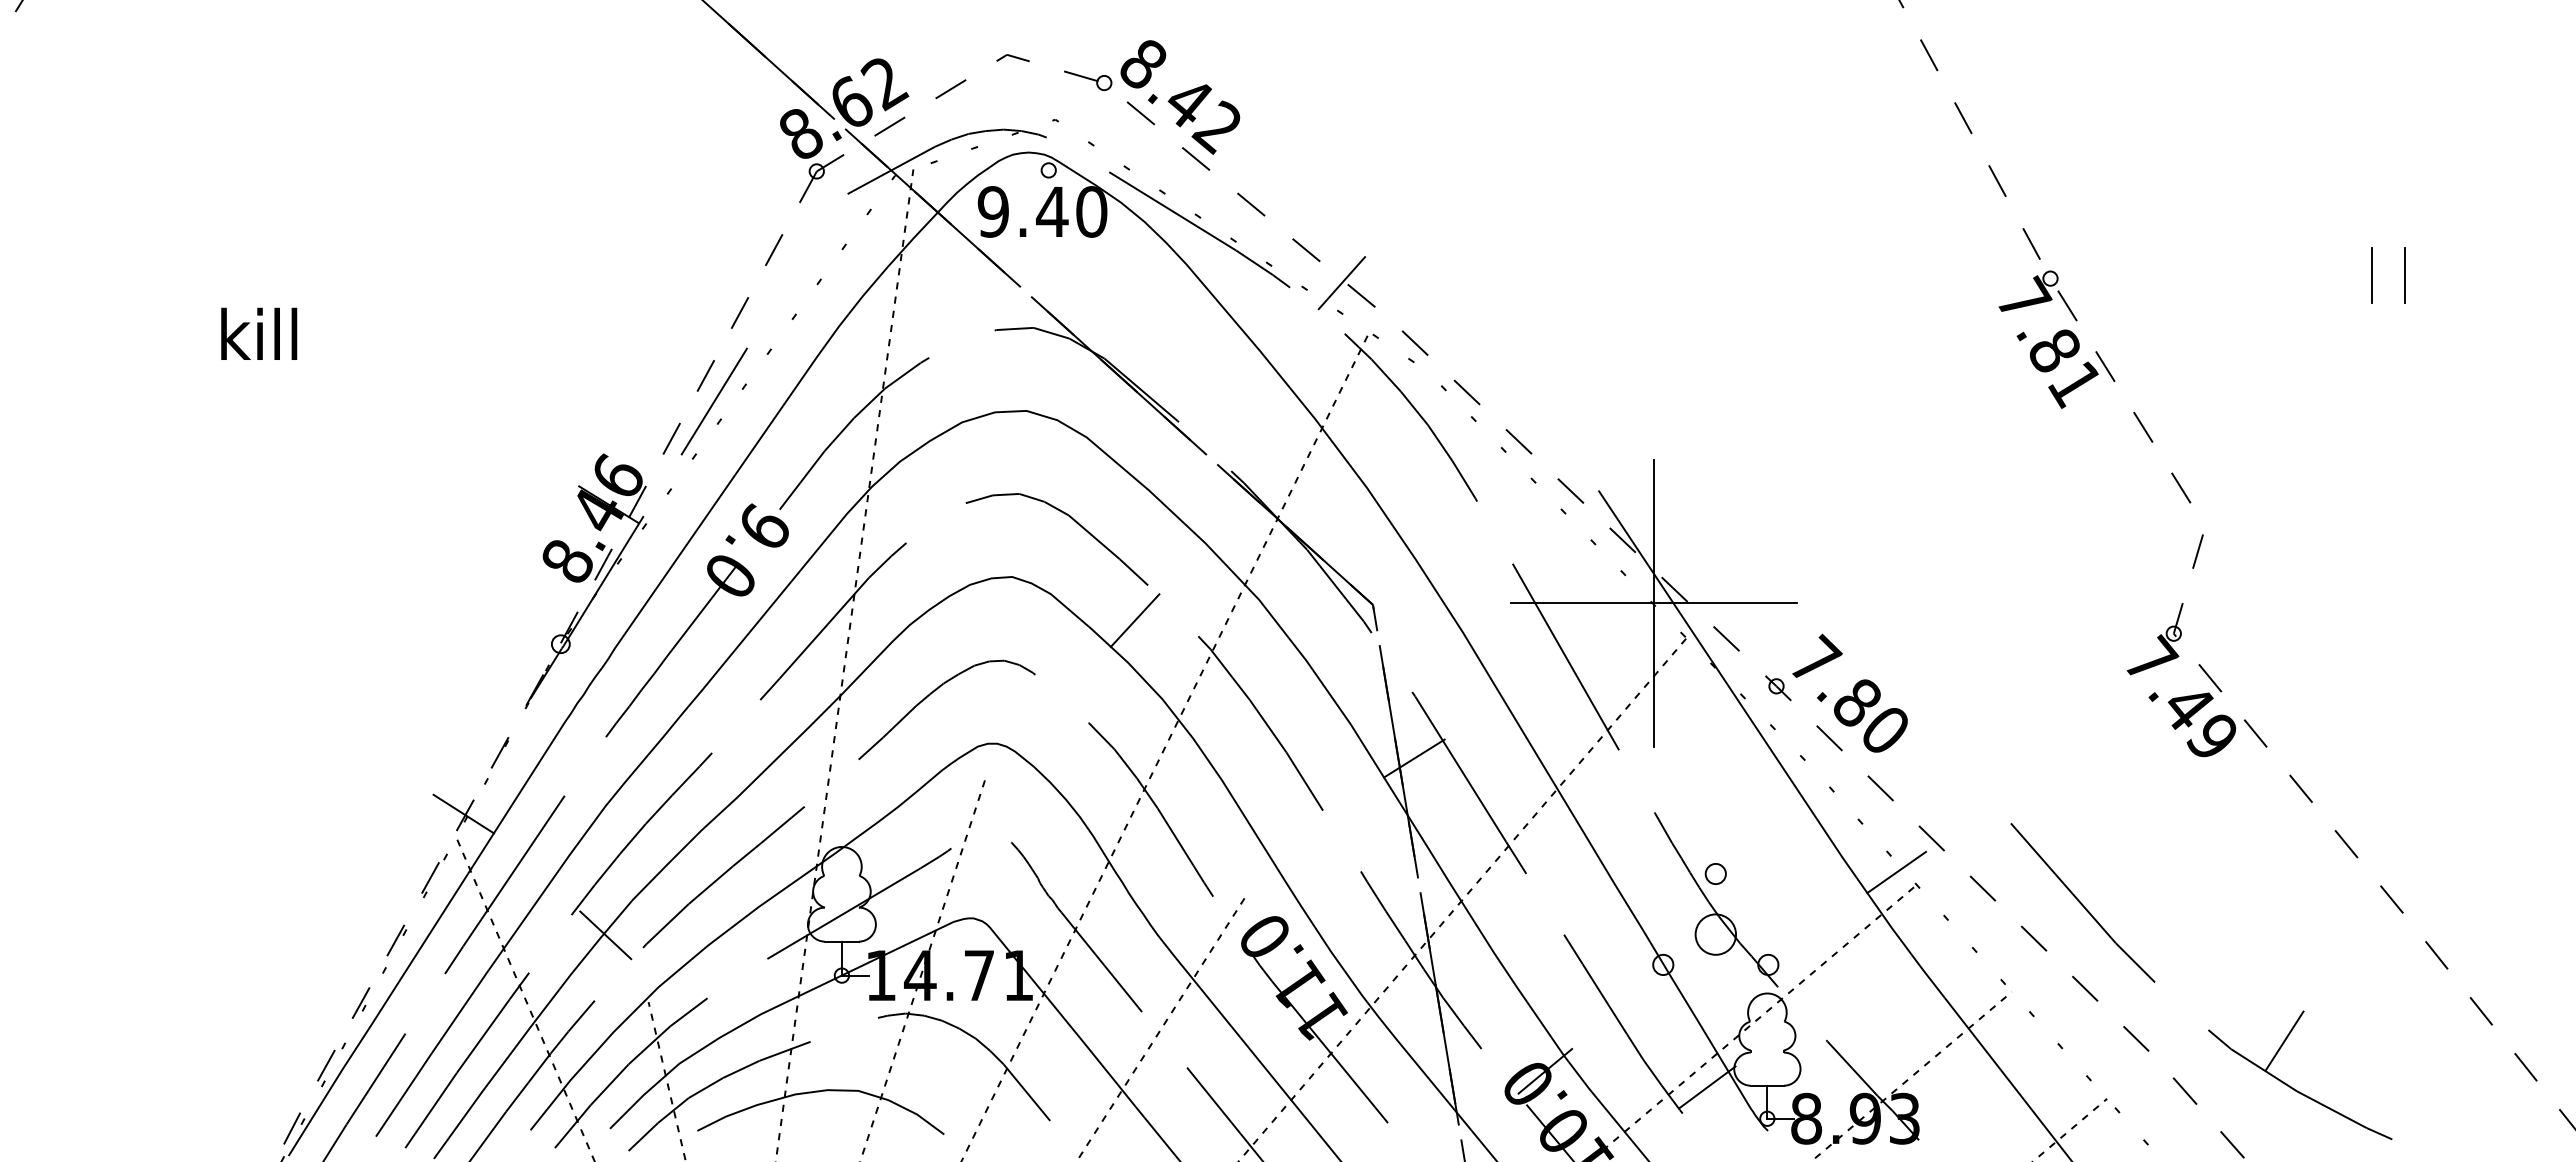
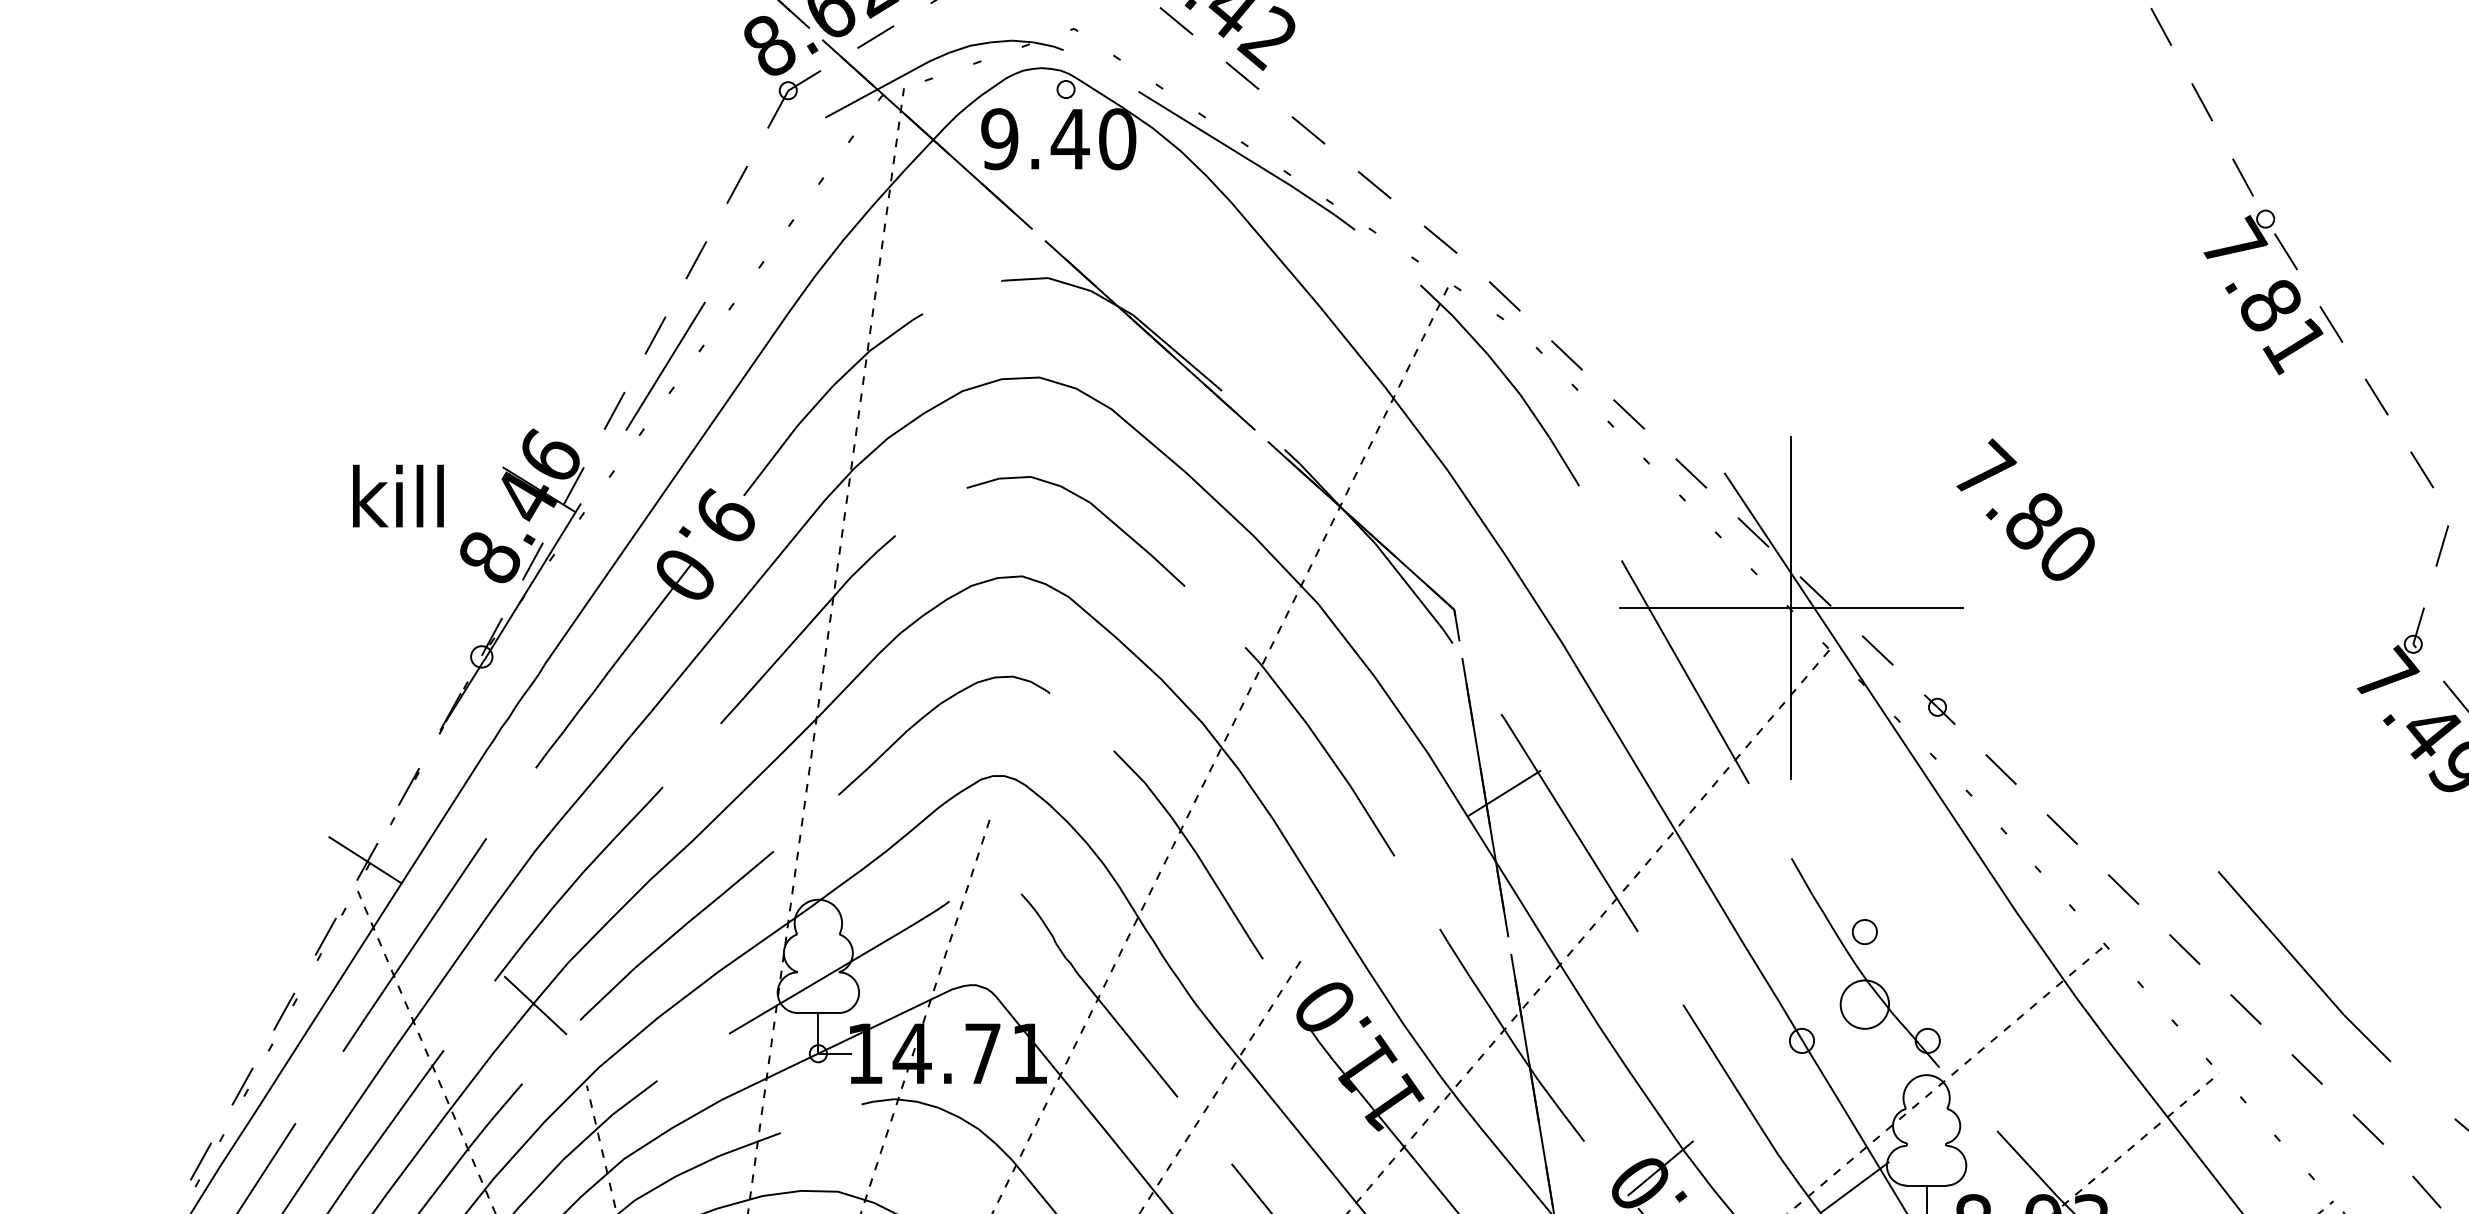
line: (1341, 282) -> (1416, 223), removed
text: (259, 333) -> (398, 495), moved
line: (1134, 620) -> (1168, 628), removed
text: (1849, 692) -> (2024, 508), moved
line: (1896, 872) -> (2081, 930), removed

